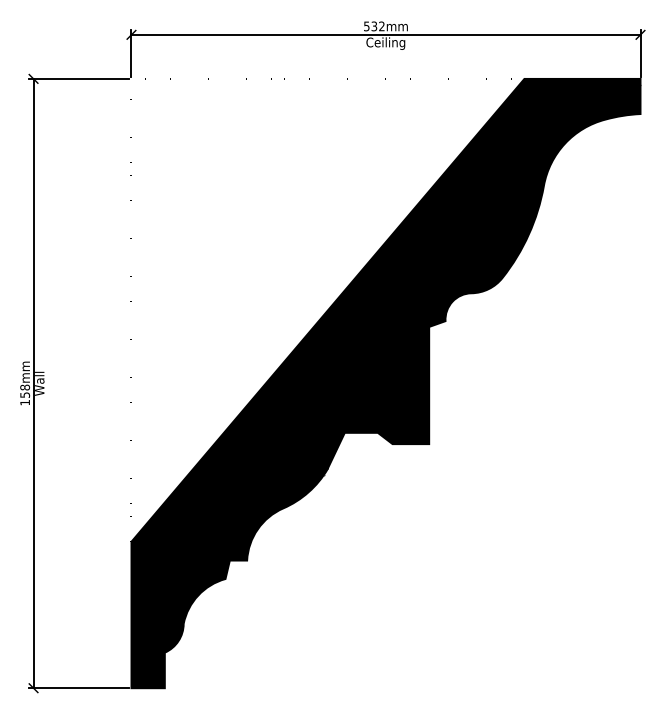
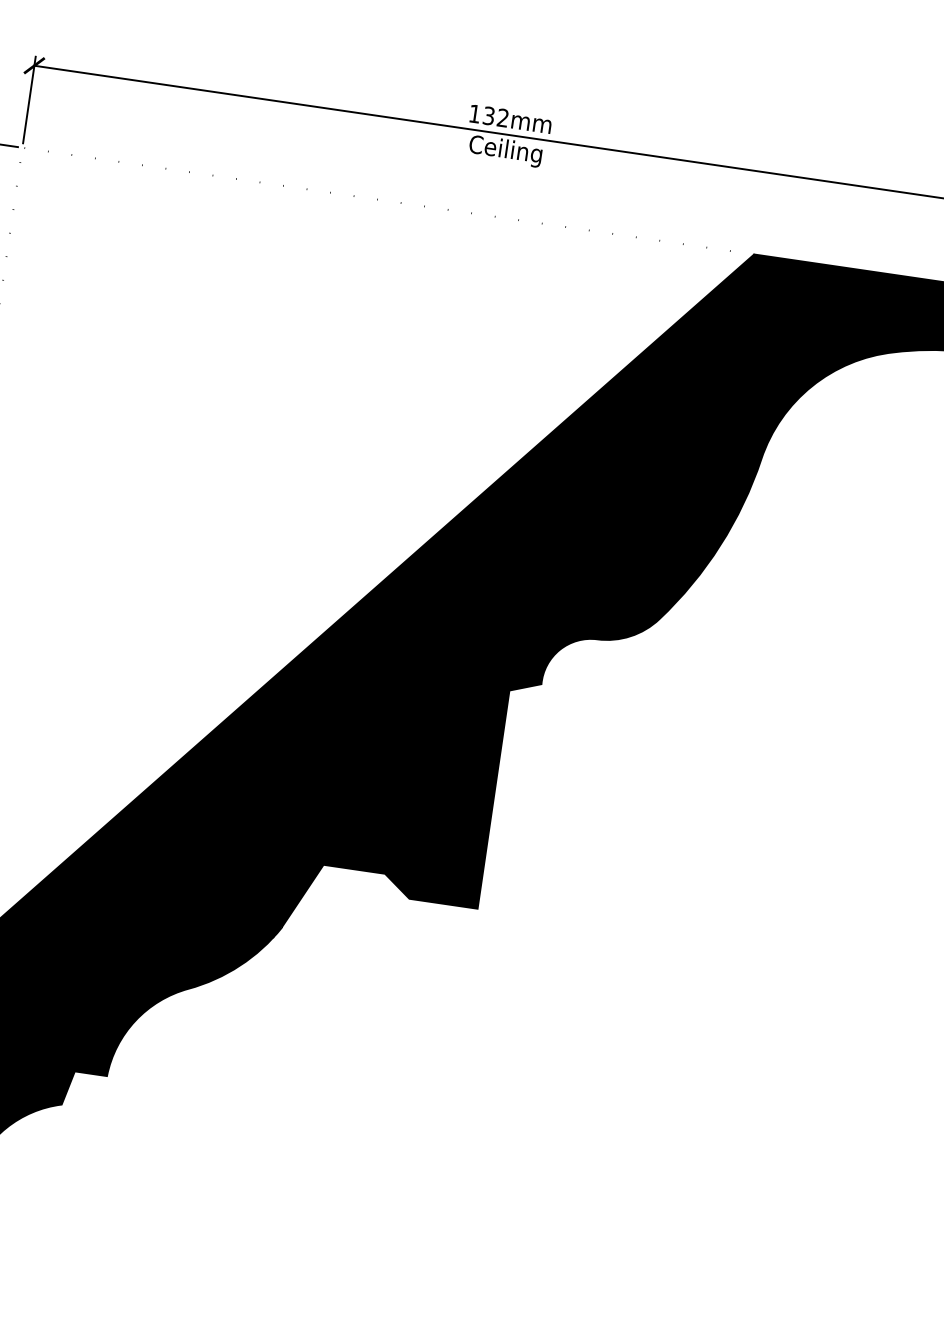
text: (366, 26) -> (474, 114), 532mm -> 132mm

